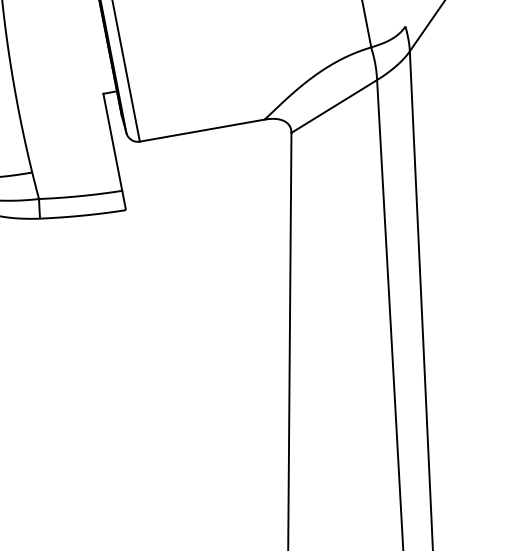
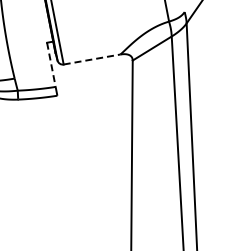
line: (203, 130) -> (92, 59), solid -> dashed
line: (113, 141) -> (51, 64), solid -> dashed

